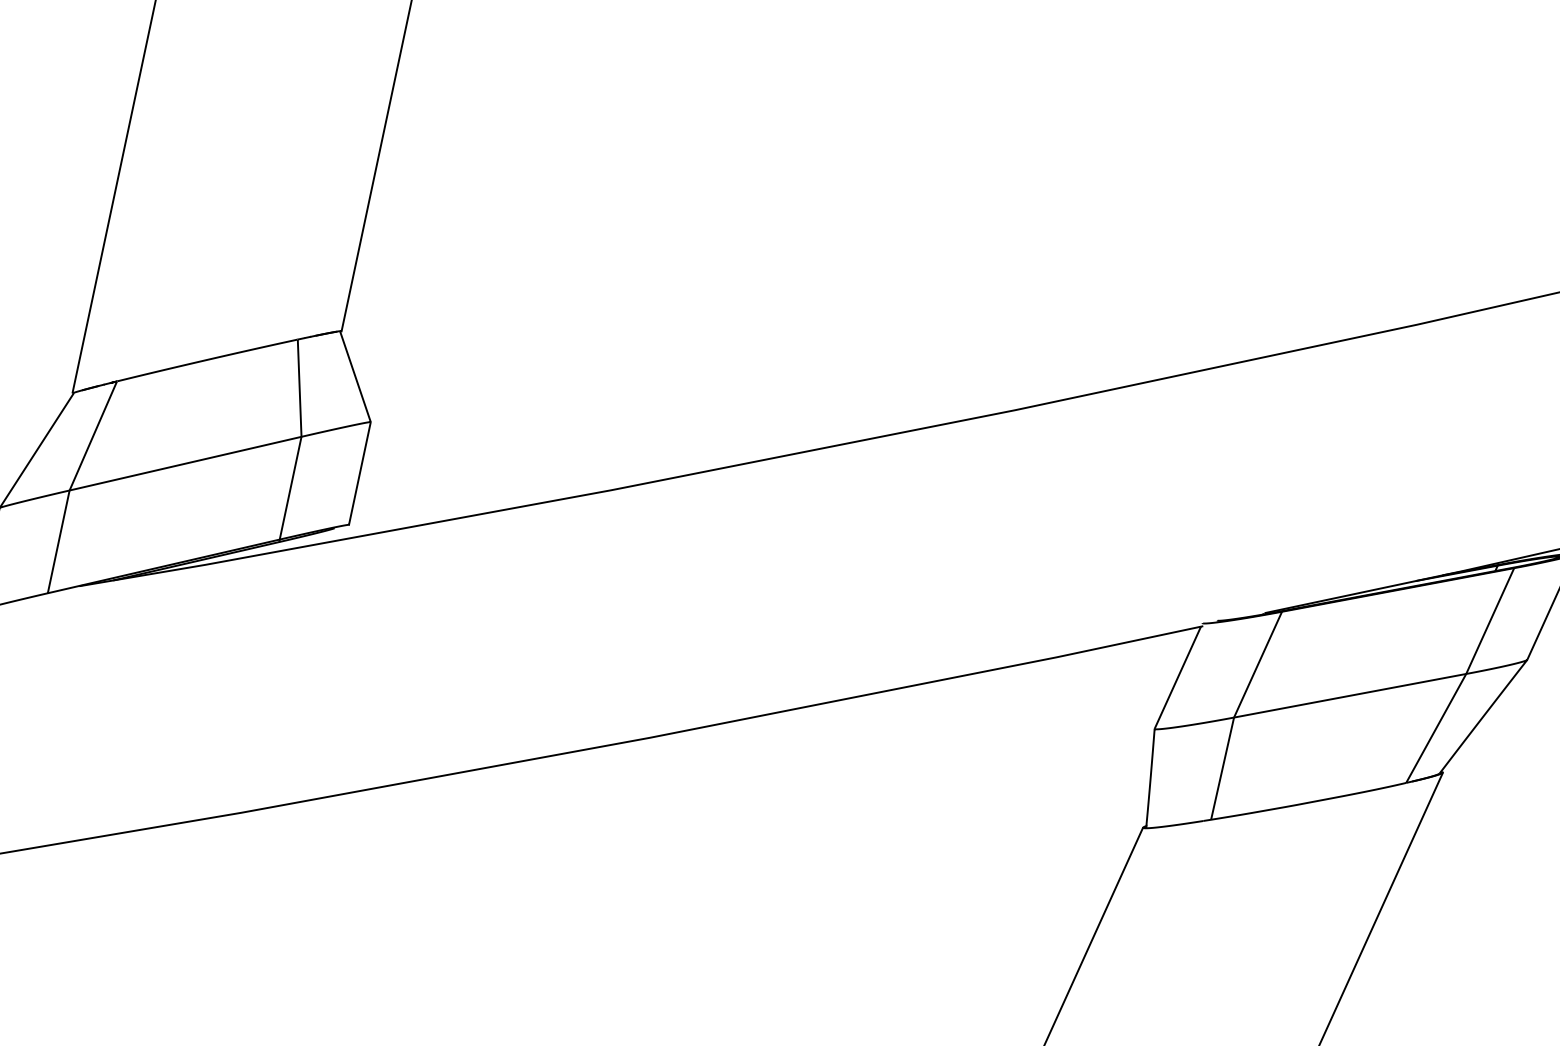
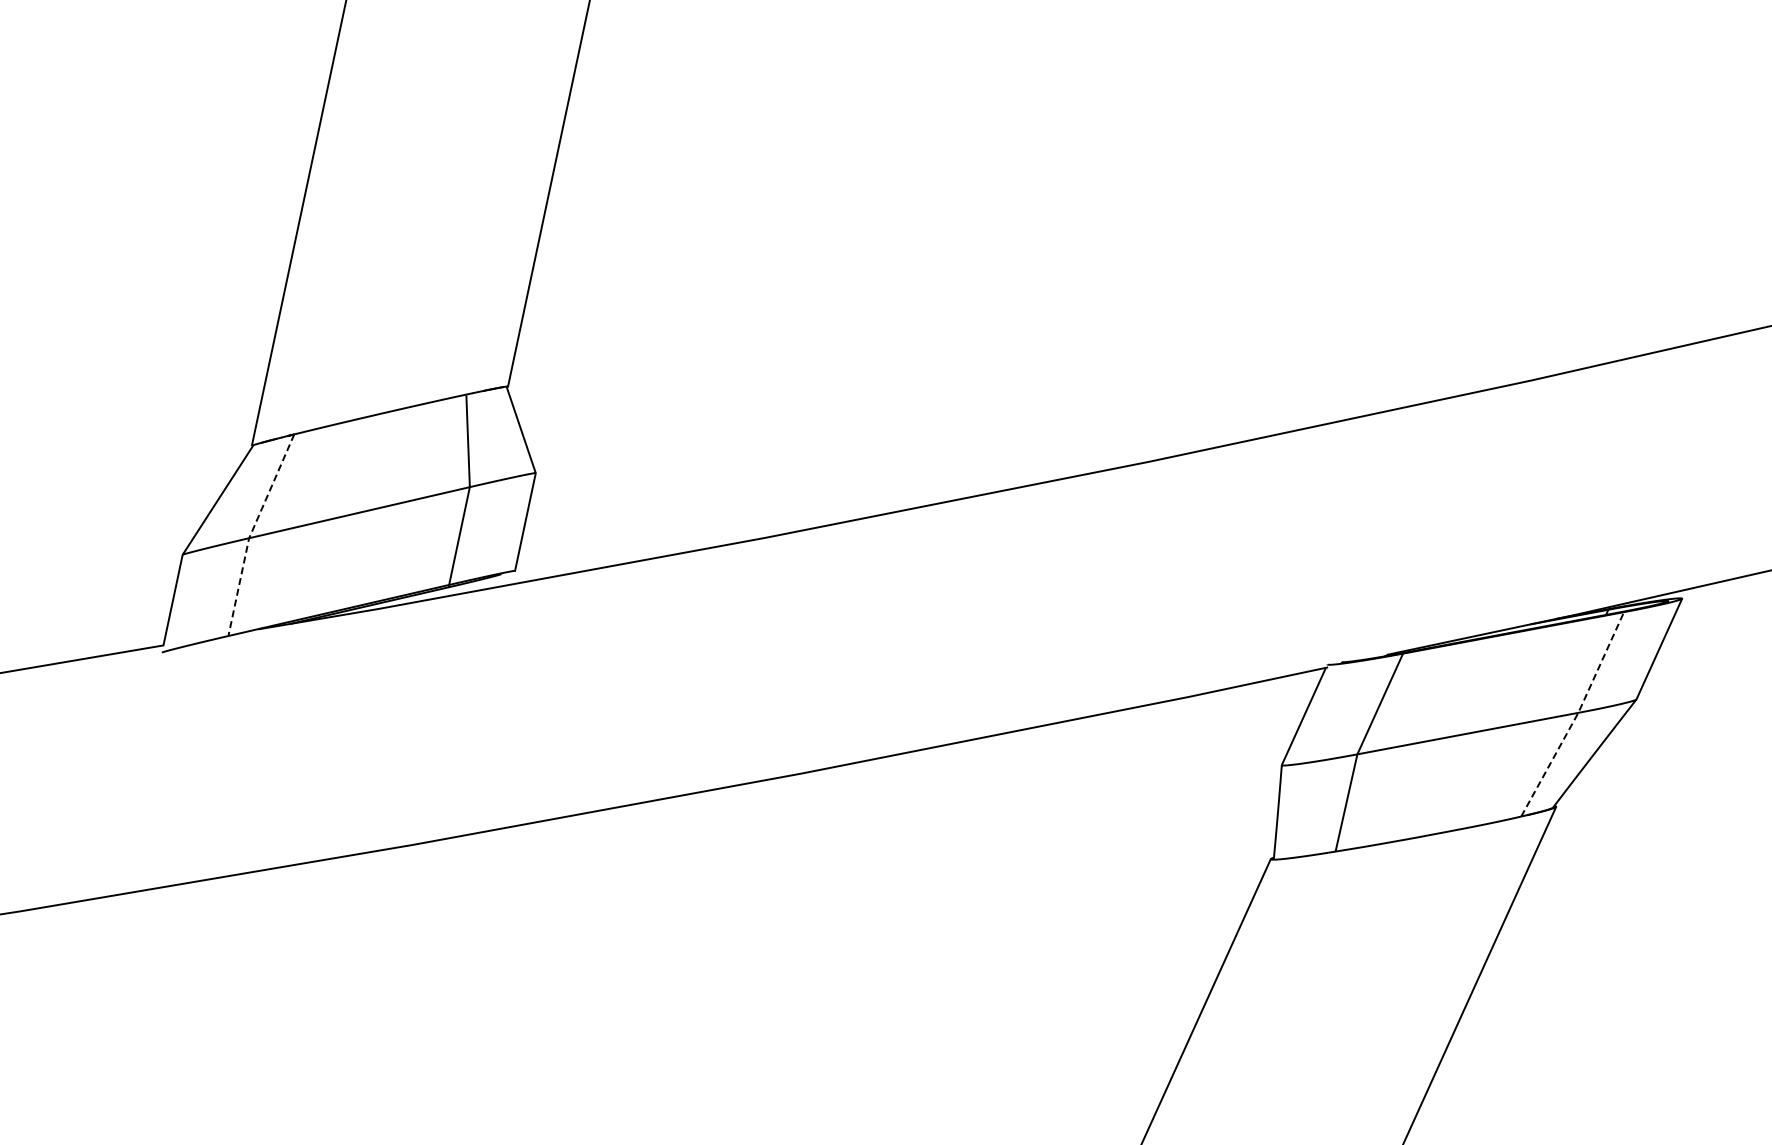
line: (72, 484) -> (251, 532), solid -> dashed
line: (1464, 676) -> (1576, 715), solid -> dashed

